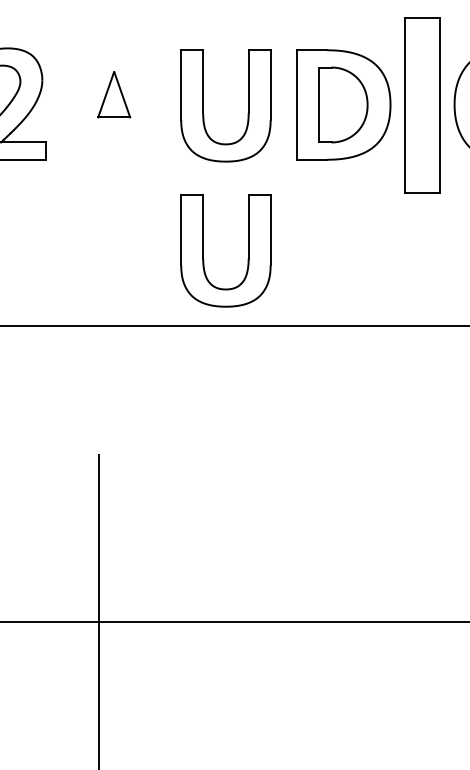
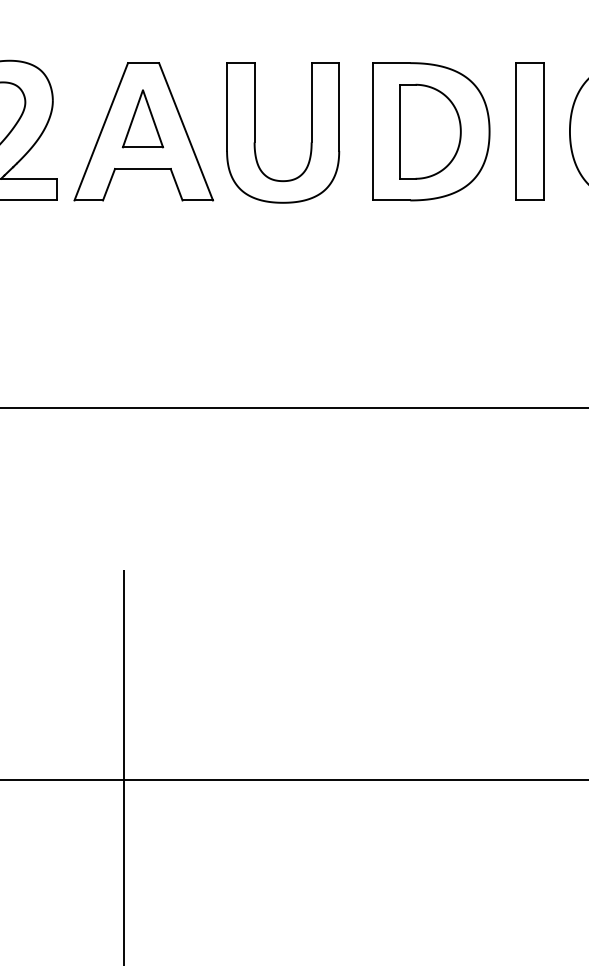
part: (114, 104) -> (143, 131), added
part: (422, 104) -> (529, 131), size x0.62
part: (203, 250) -> (255, 314), removed

